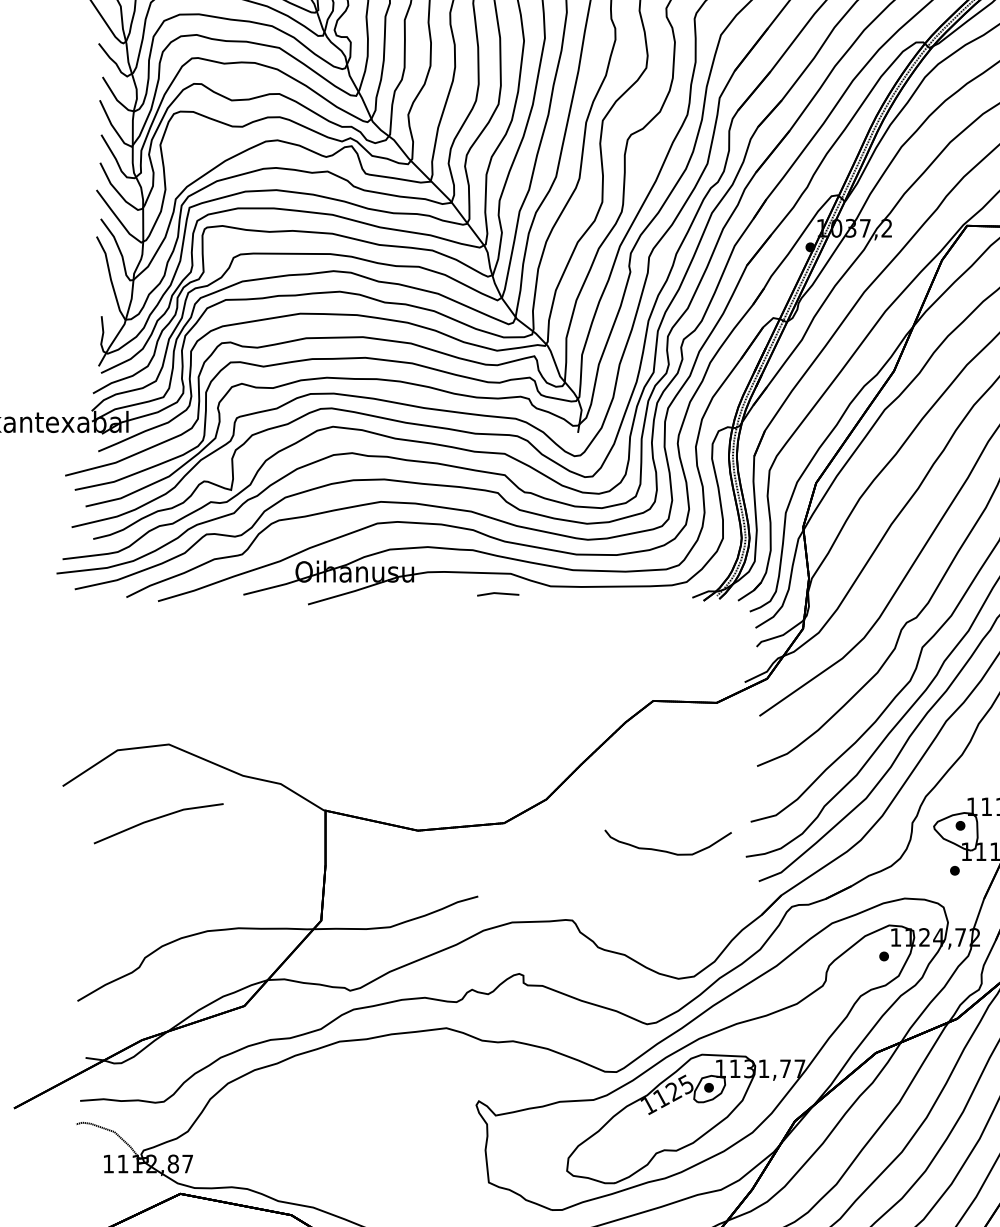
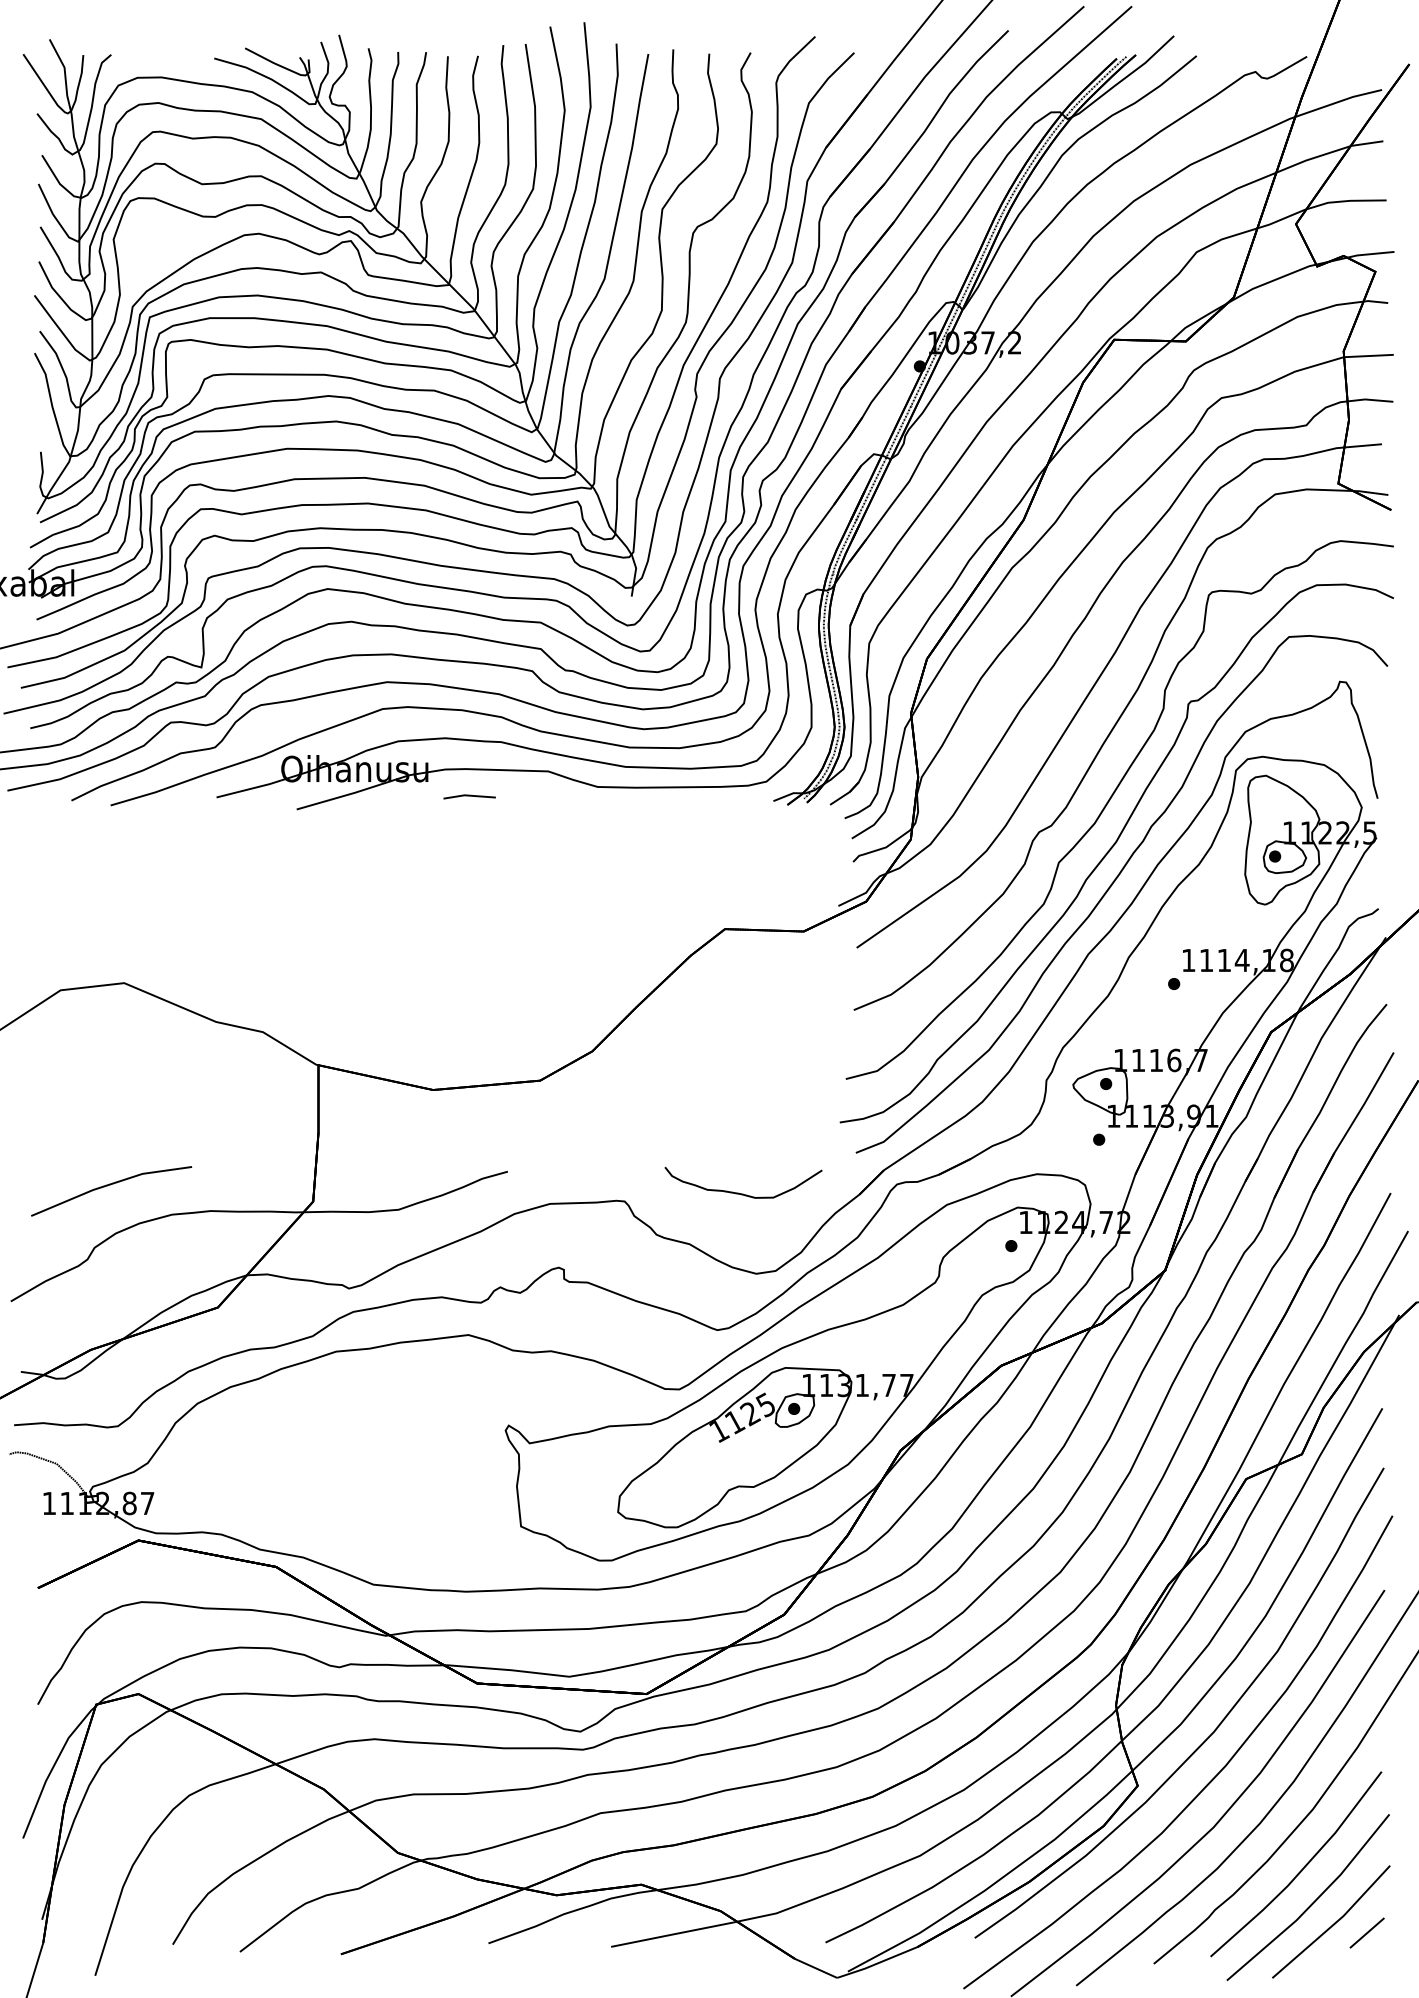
line: (498, 594) -> (469, 796), moved
line: (157, 818) -> (110, 1185), moved
curve: (668, 851) -> (743, 1193), moved

